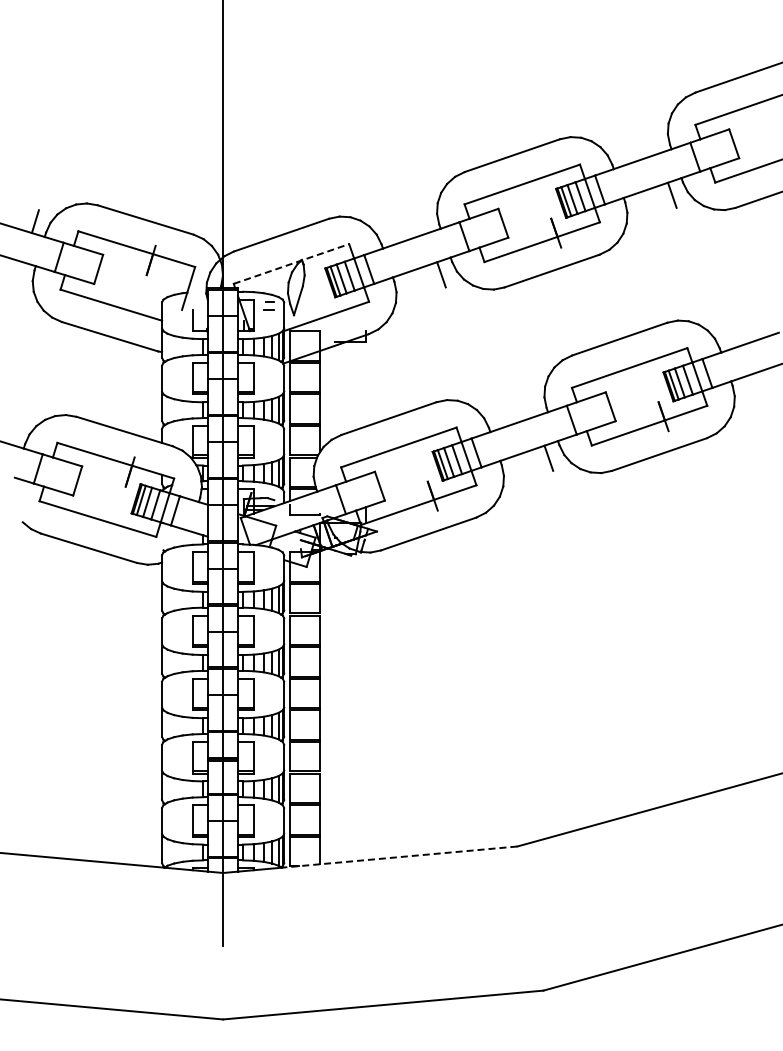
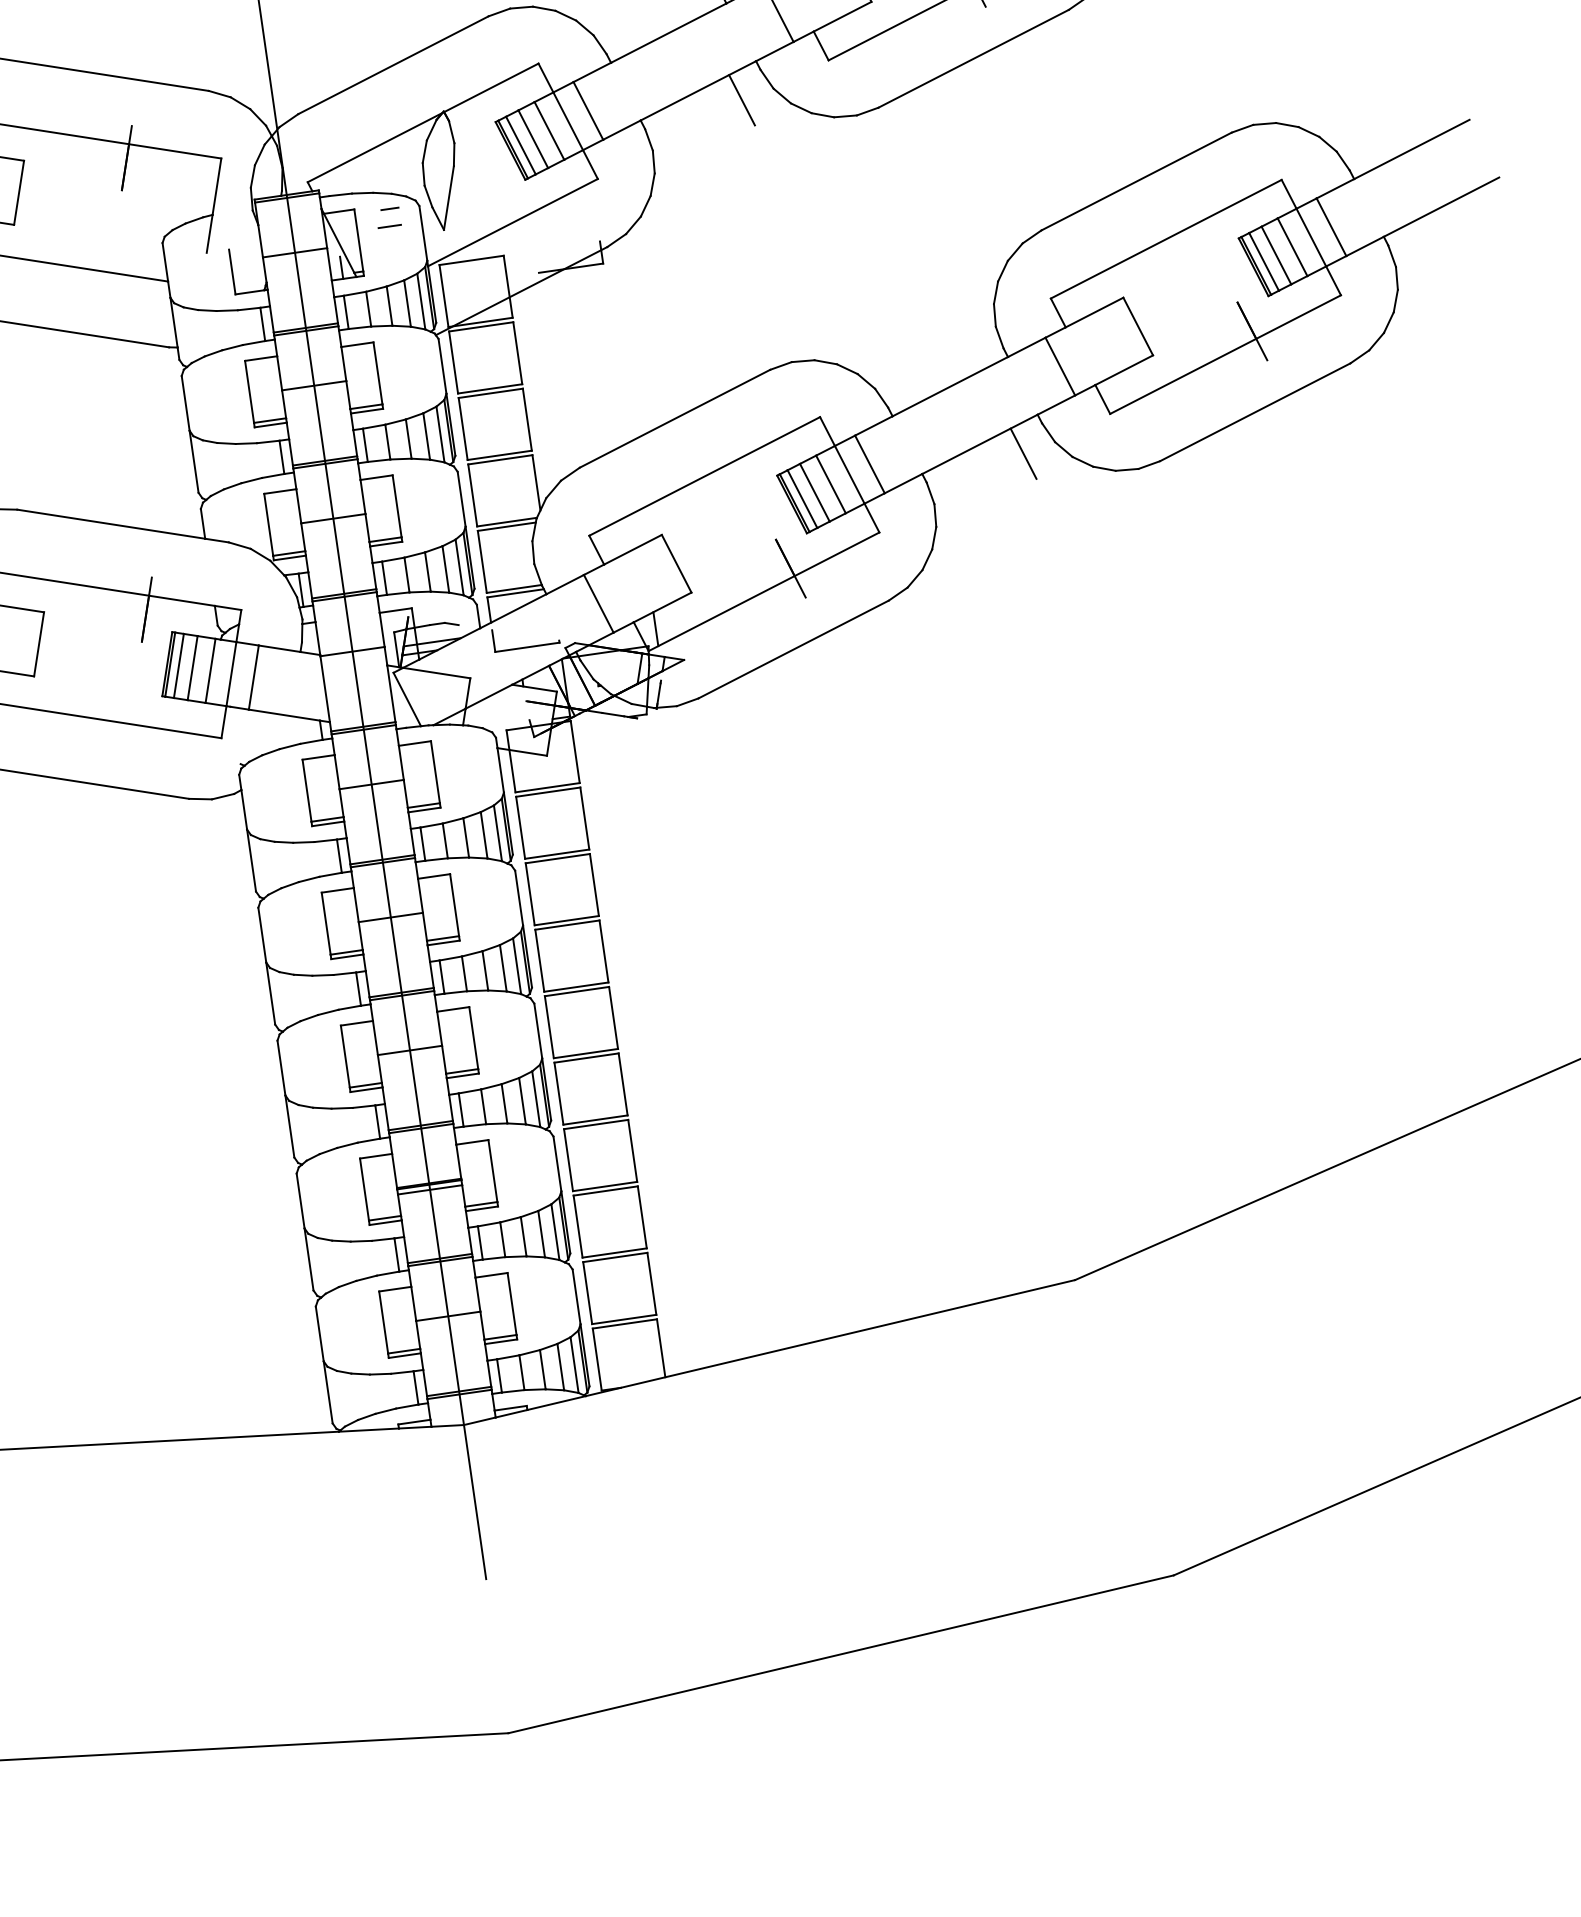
line: (291, 263) -> (423, 121), dashed -> solid
line: (399, 857) -> (830, 1338), dashed -> solid

